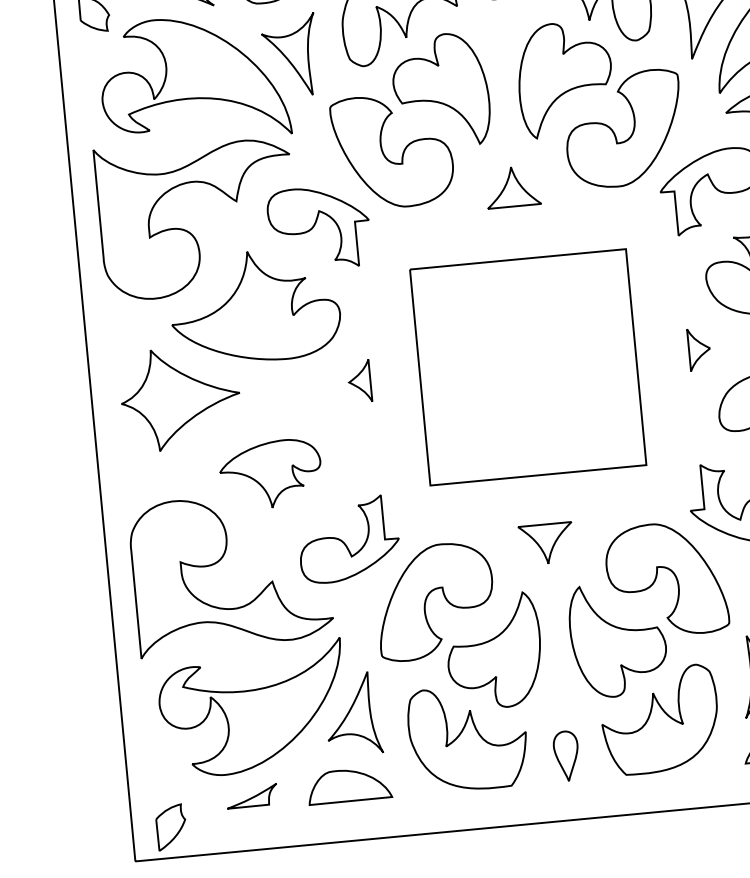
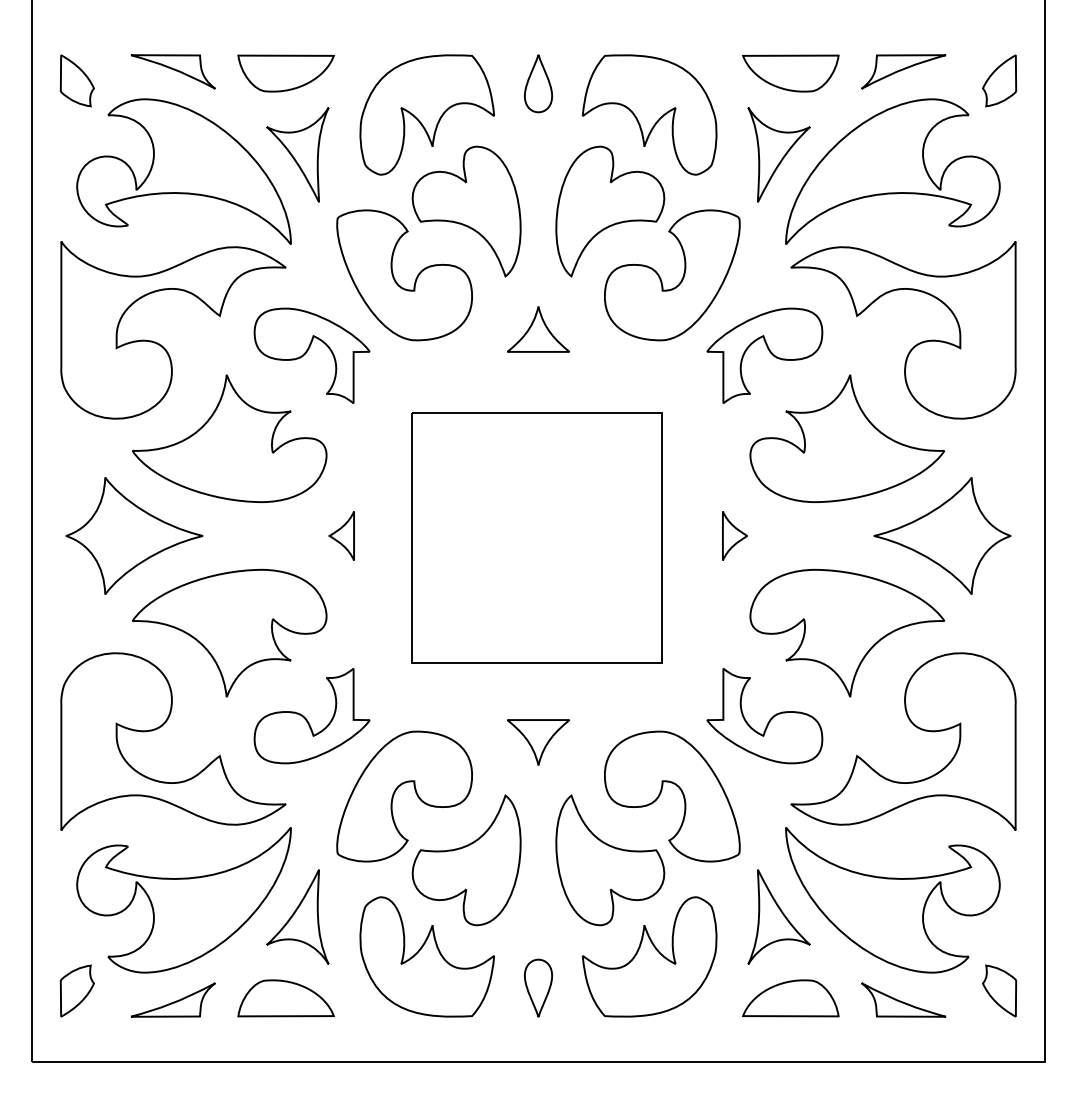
part: (270, 474) -> (229, 632), size x1.67
part: (251, 795) -> (172, 999), size x1.43
part: (170, 827) -> (76, 990), moved

